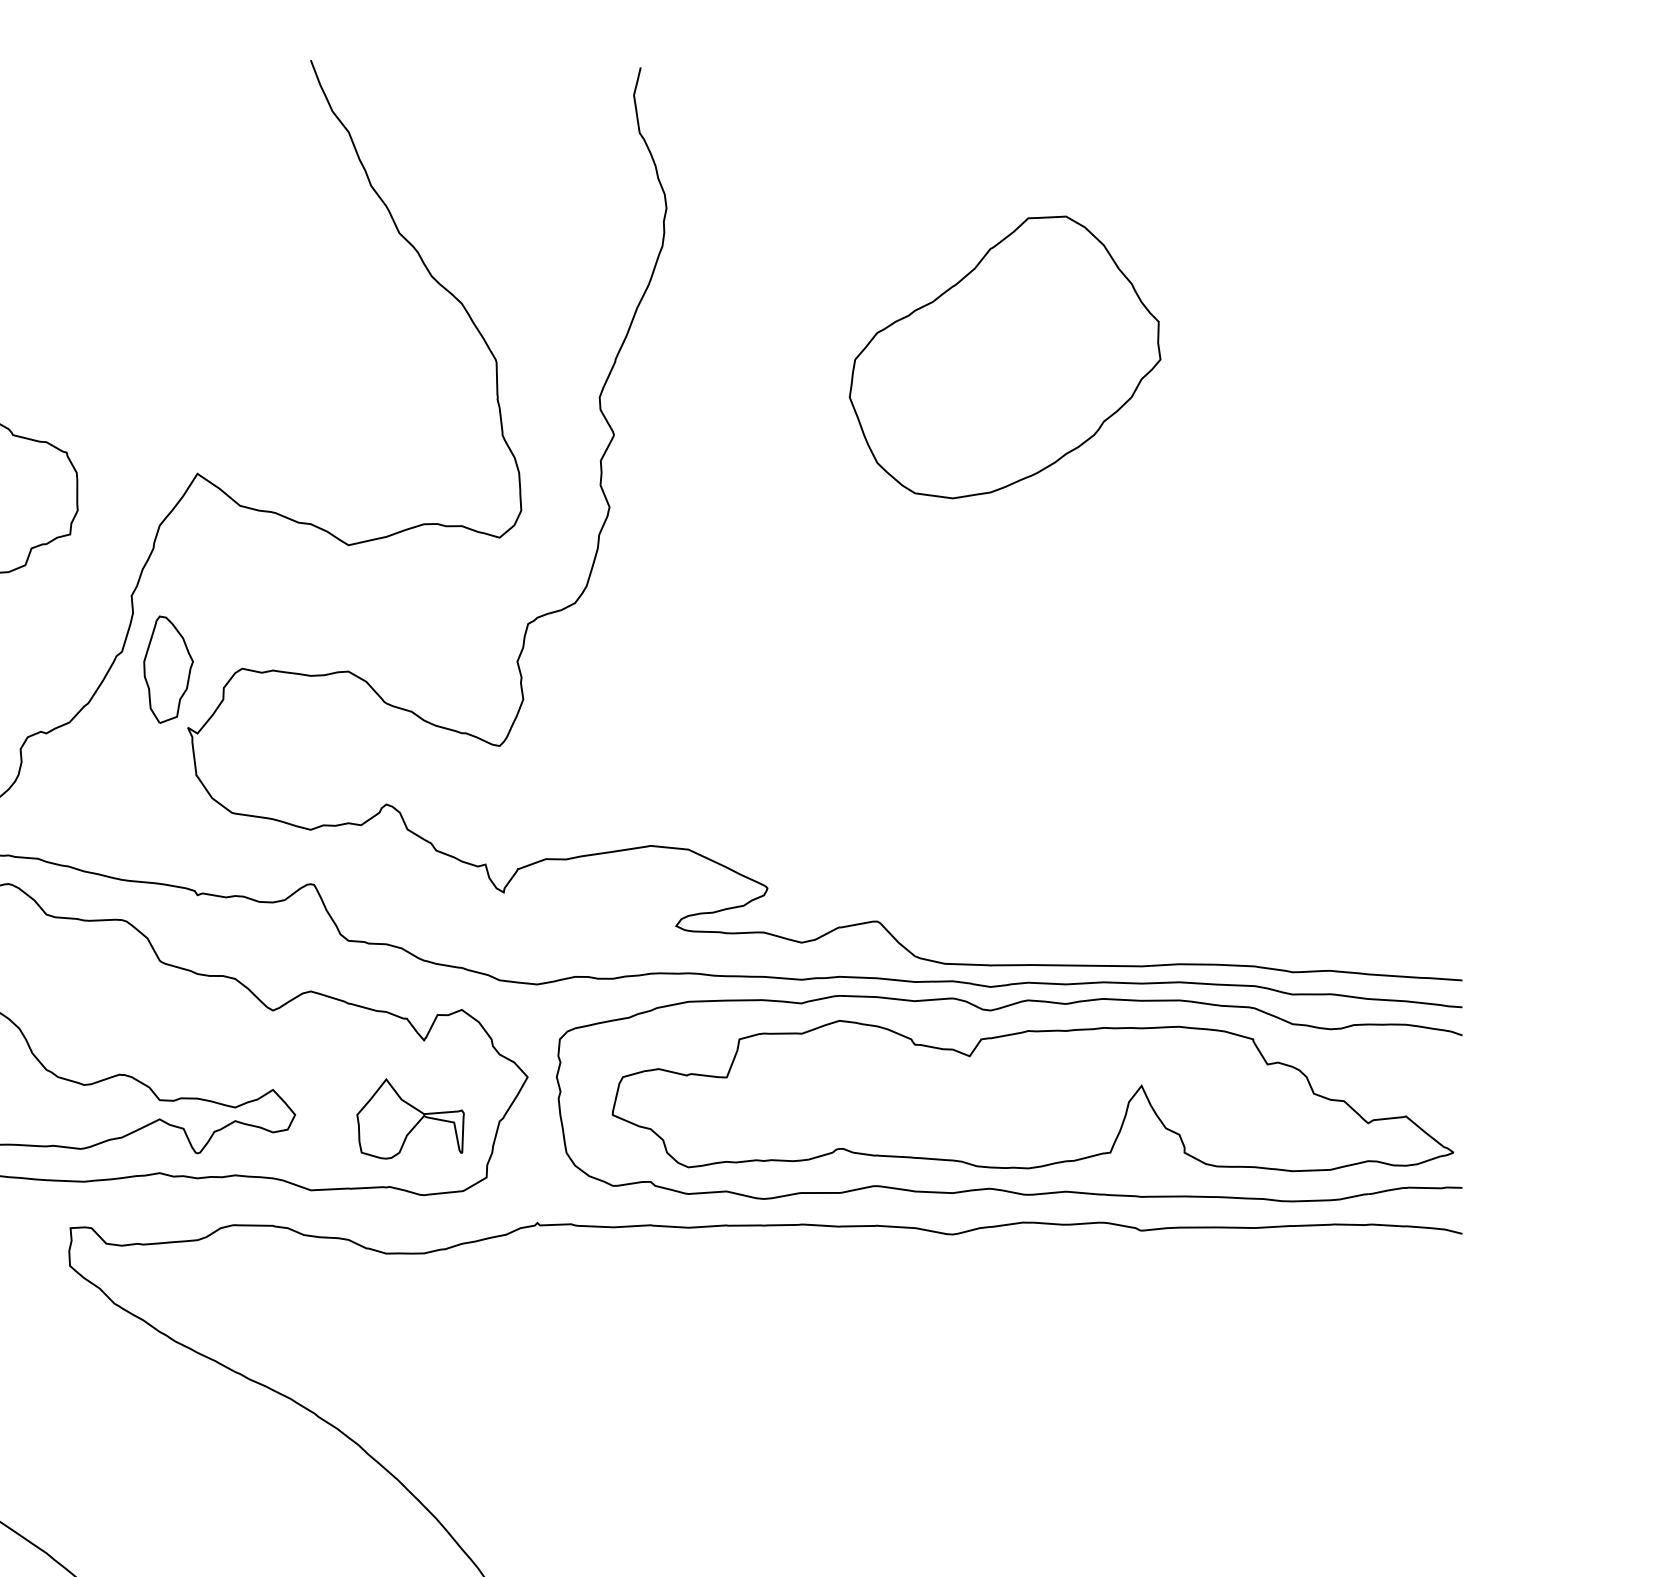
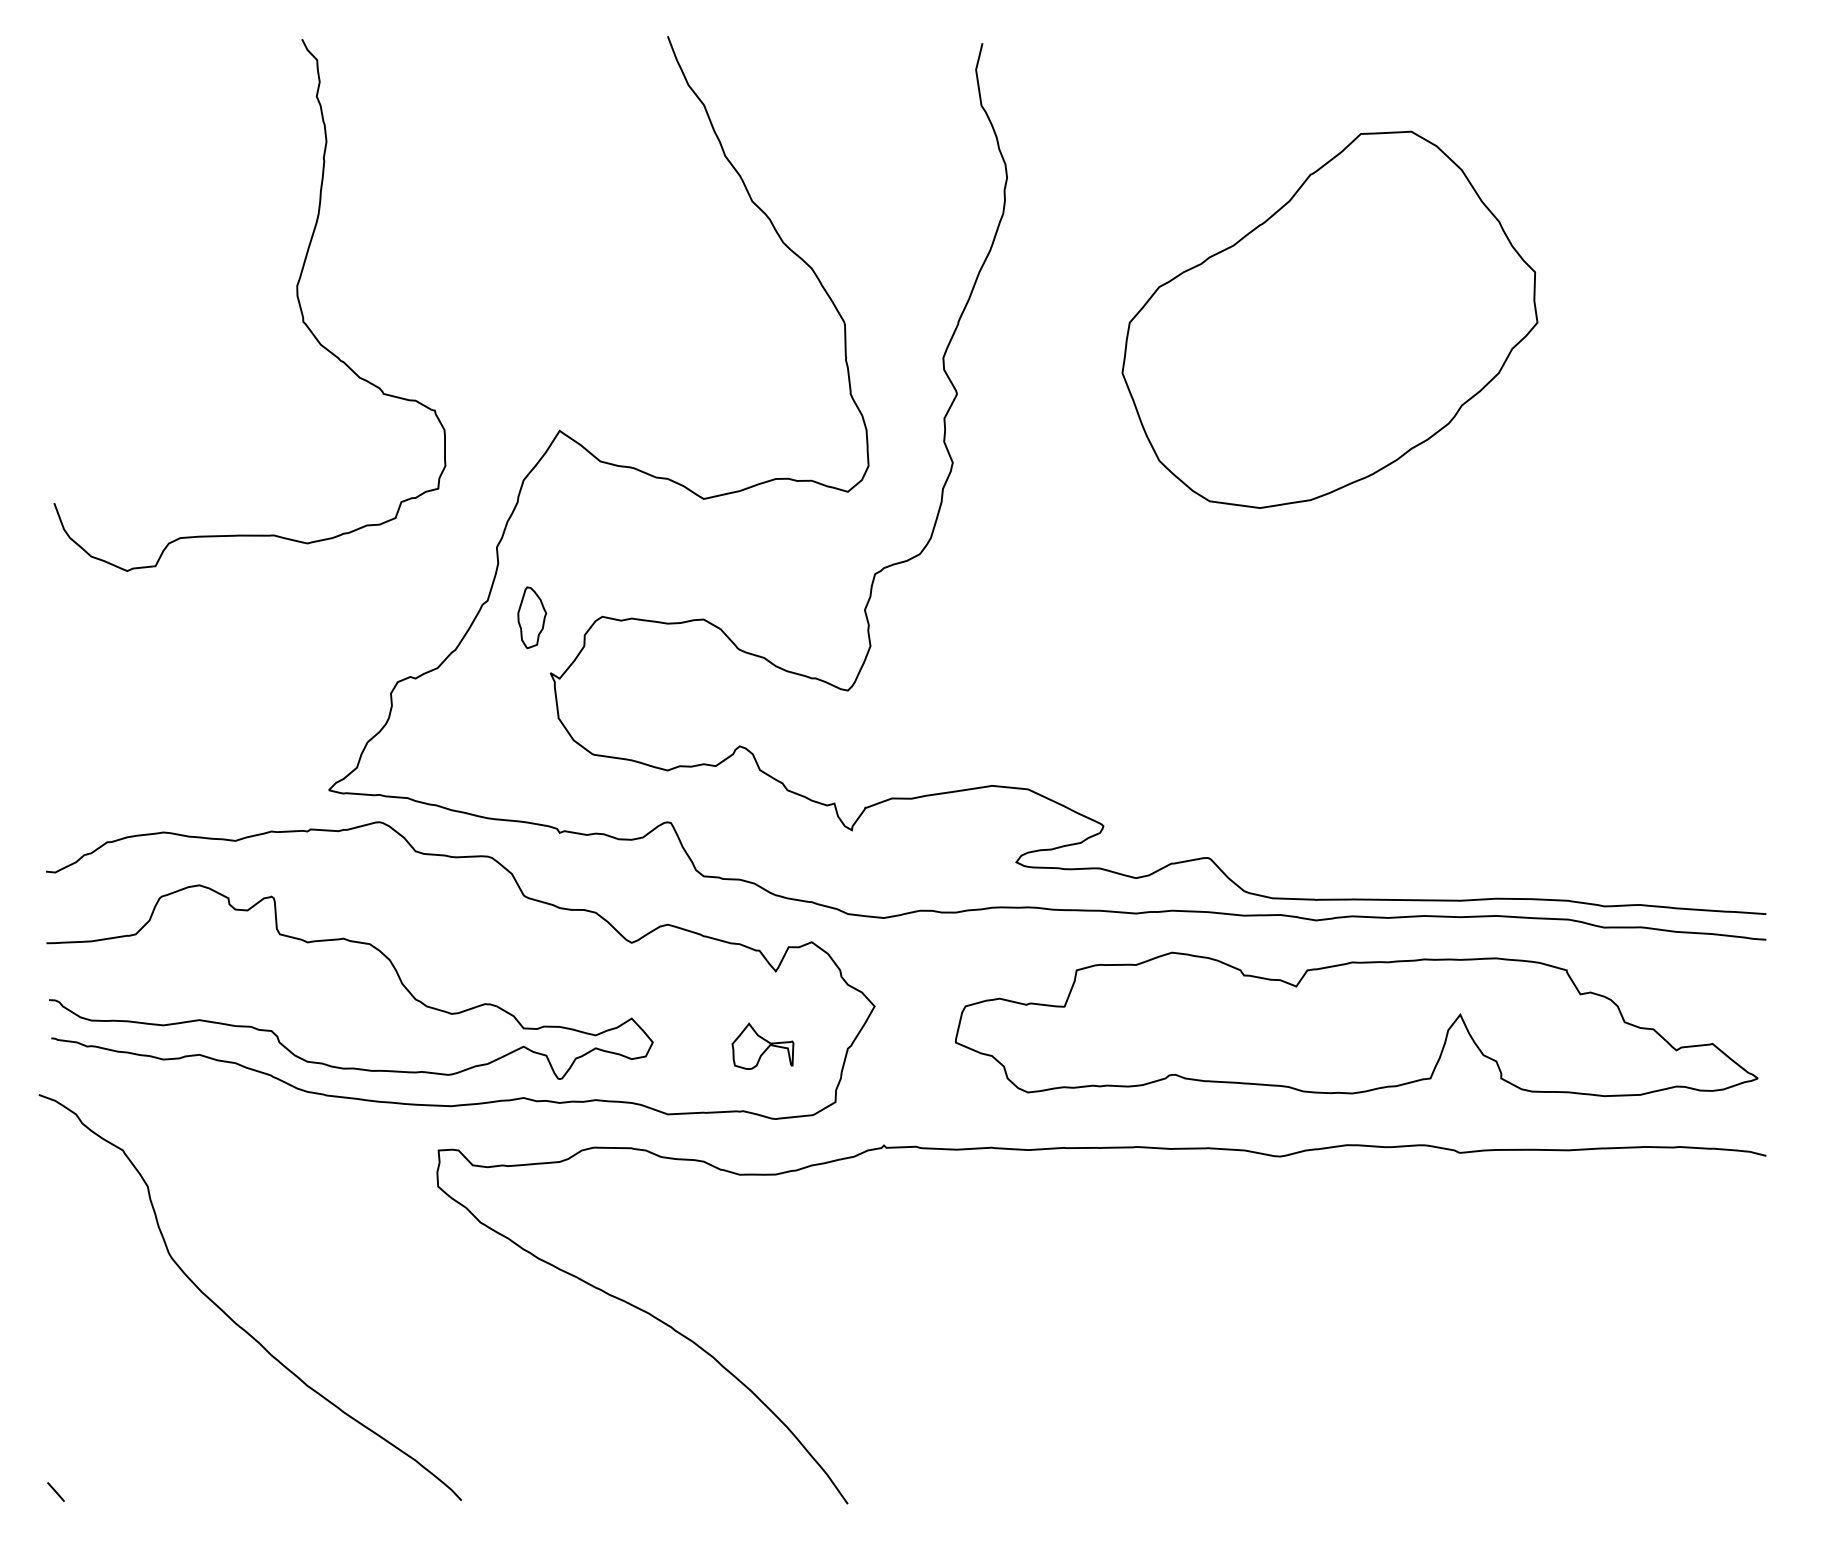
part: (1005, 357) -> (1330, 319), size x1.4
part: (168, 669) -> (532, 617), size x0.6
part: (994, 1011) -> (1319, 943), removed
part: (410, 1119) -> (762, 1046), size x0.6

